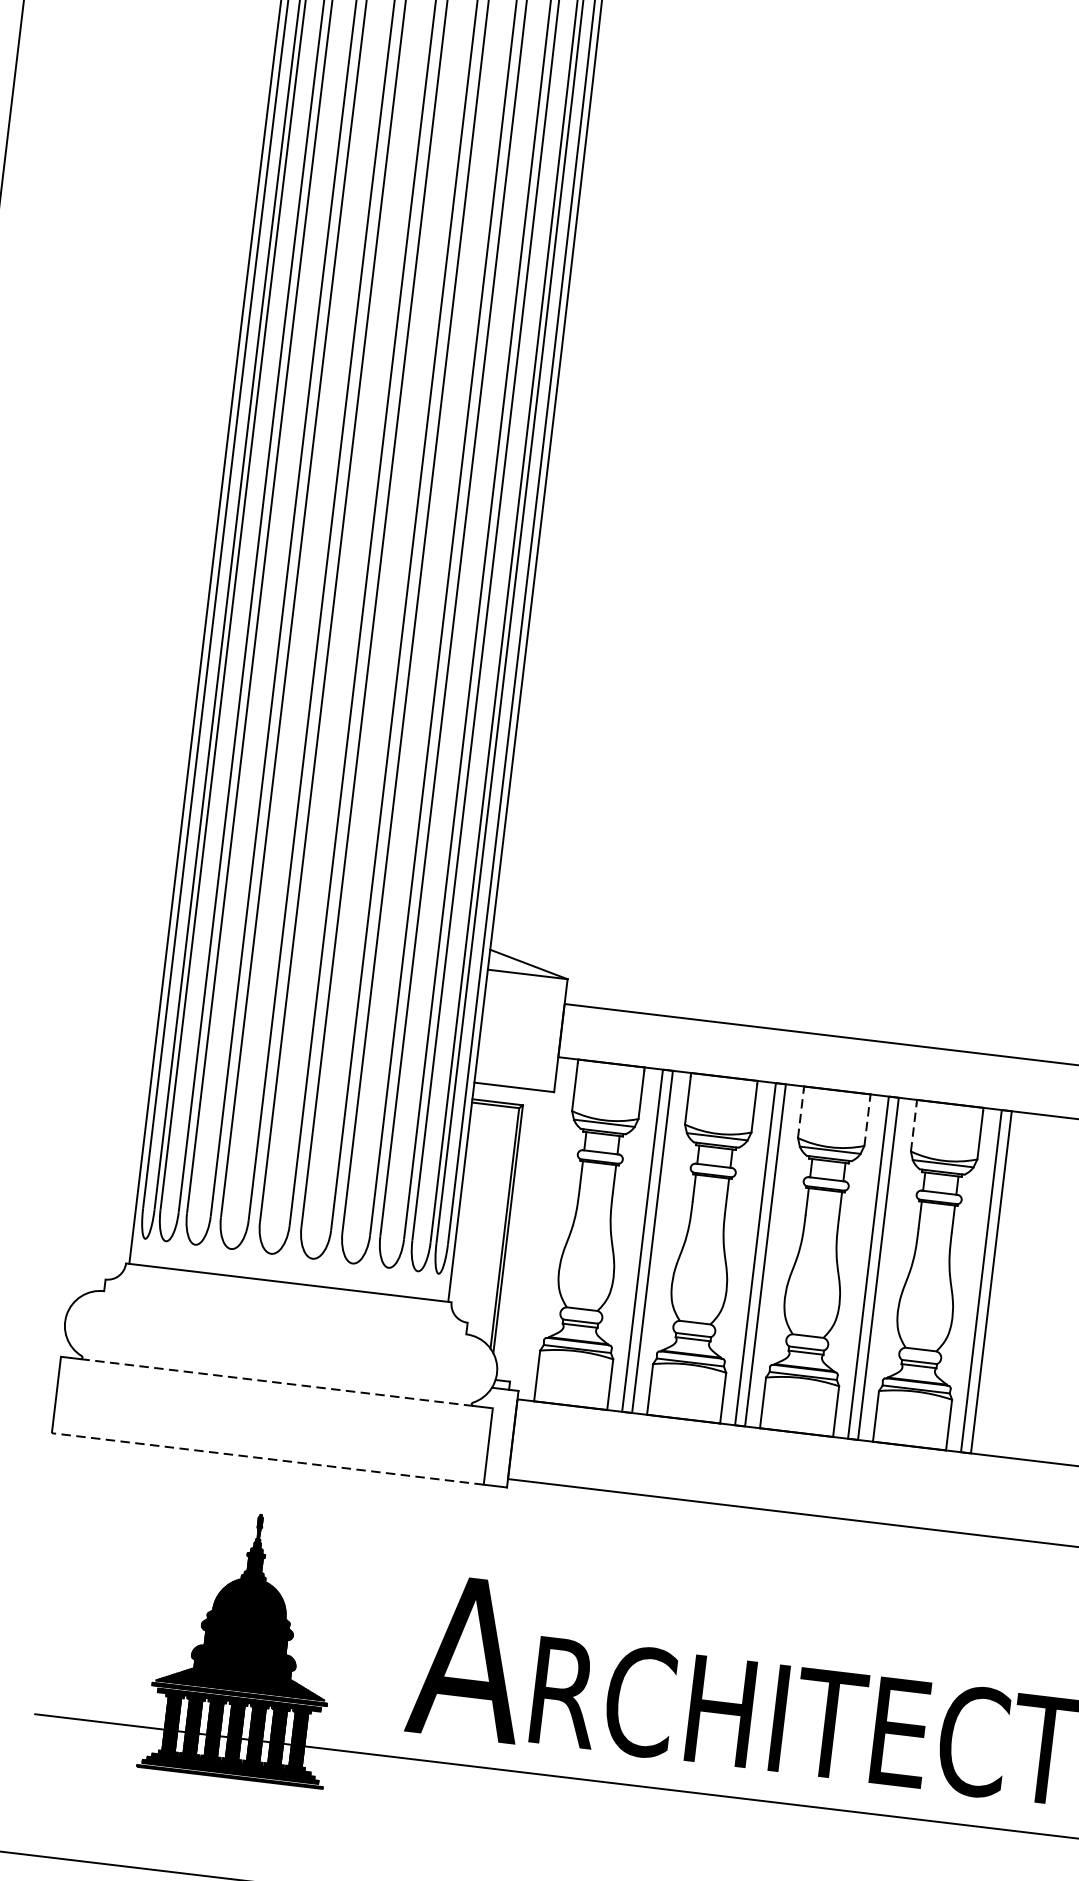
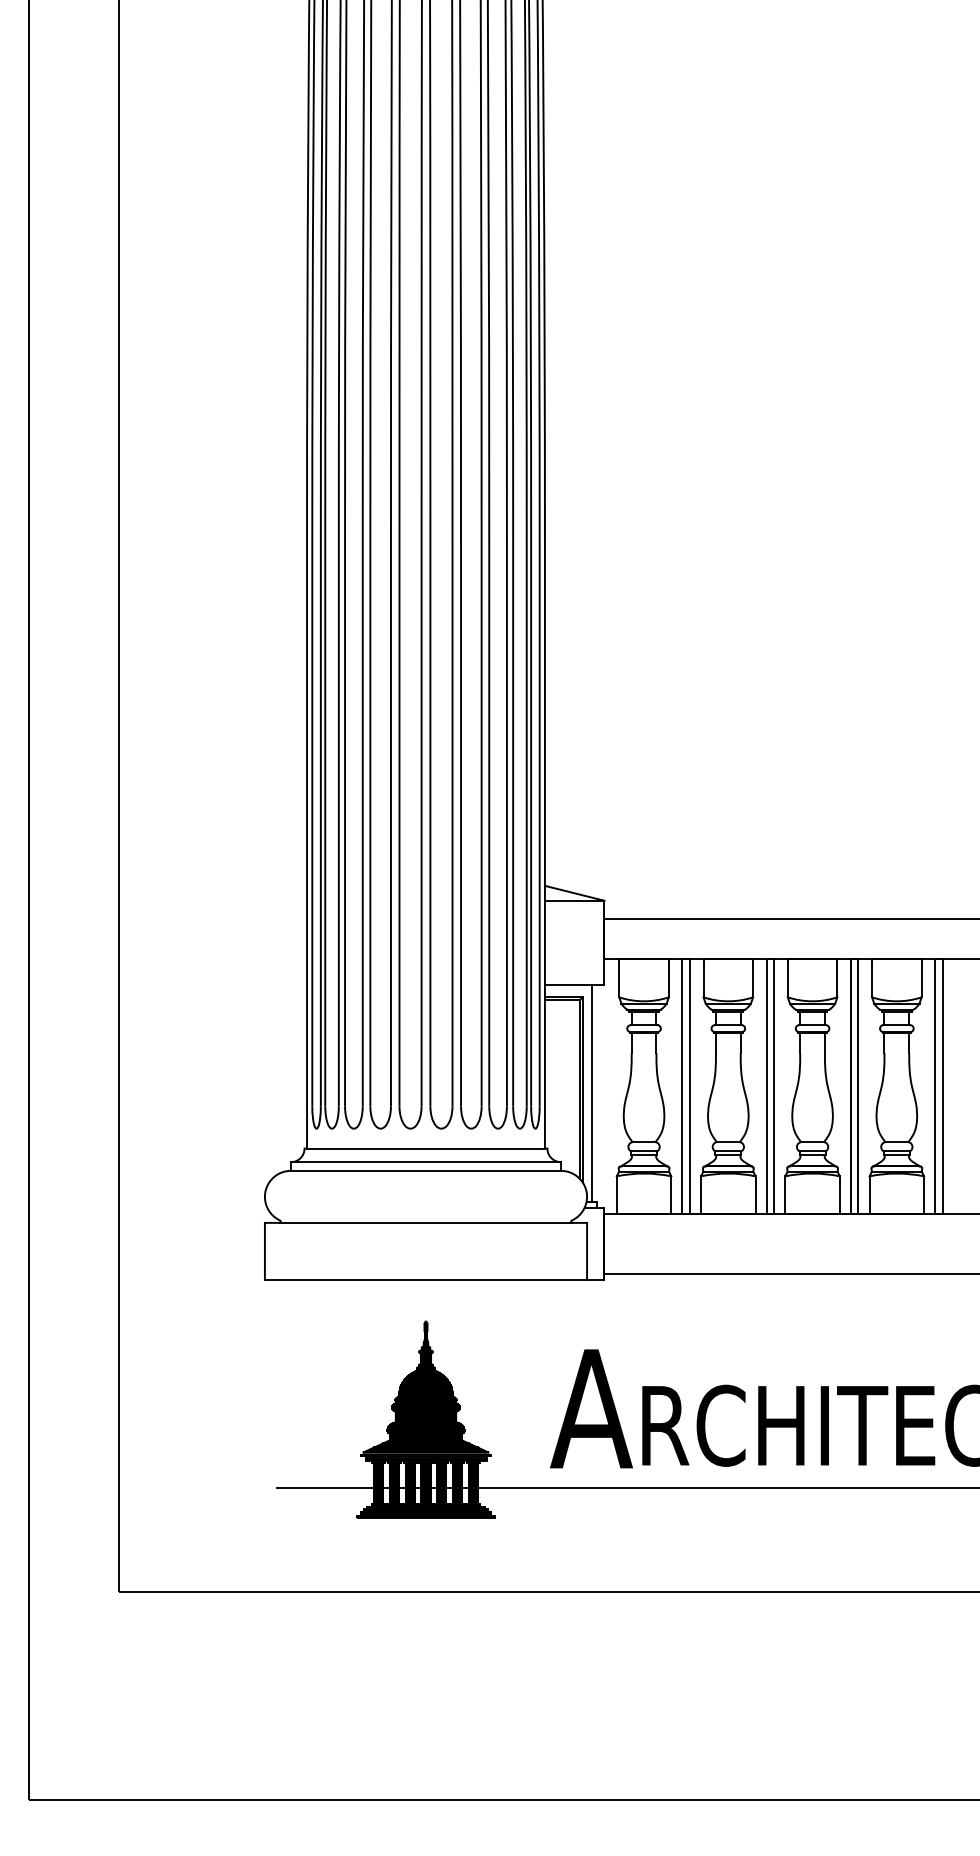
line: (800, 1114) -> (787, 979), dashed -> solid
line: (867, 1122) -> (837, 979), dashed -> solid
line: (914, 1127) -> (872, 979), dashed -> solid
line: (520, 1234) -> (592, 1092), added
line: (285, 1301) -> (425, 1162), added
line: (284, 1312) -> (425, 1170), added
line: (276, 1381) -> (425, 1222), dashed -> solid
line: (267, 1458) -> (425, 1279), dashed -> solid

